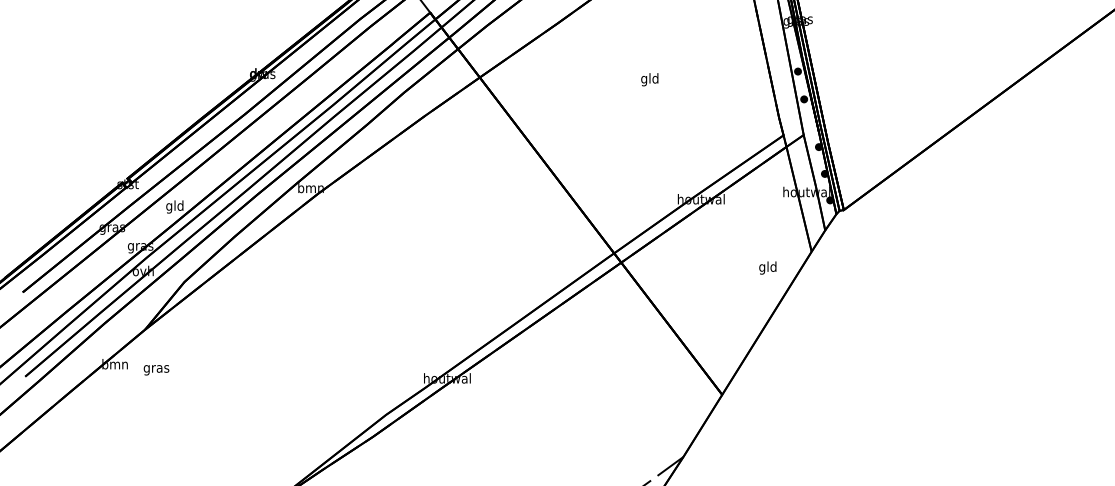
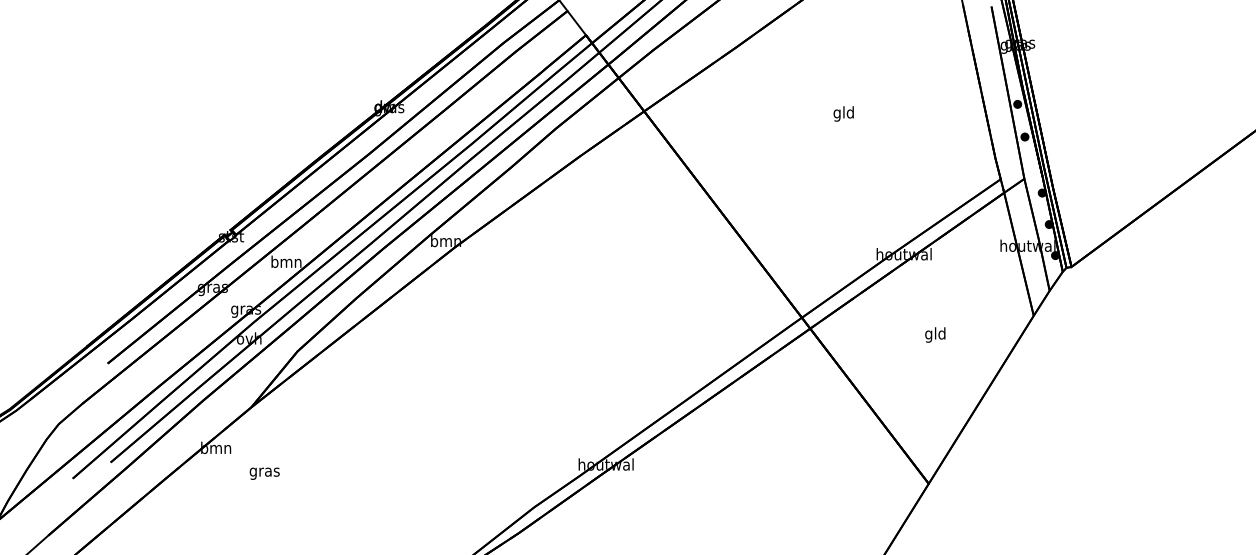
text: (174, 206) -> (285, 262), gld -> bmn
text: (767, 267) -> (934, 334), moved
text: (156, 370) -> (264, 474), moved

